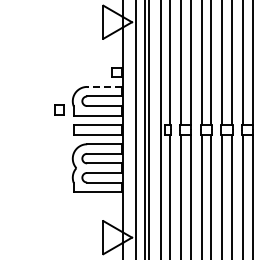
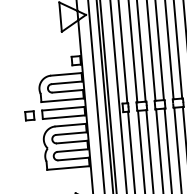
line: (103, 86) -> (65, 74), dashed -> solid
part: (59, 109) -> (29, 115), moved

